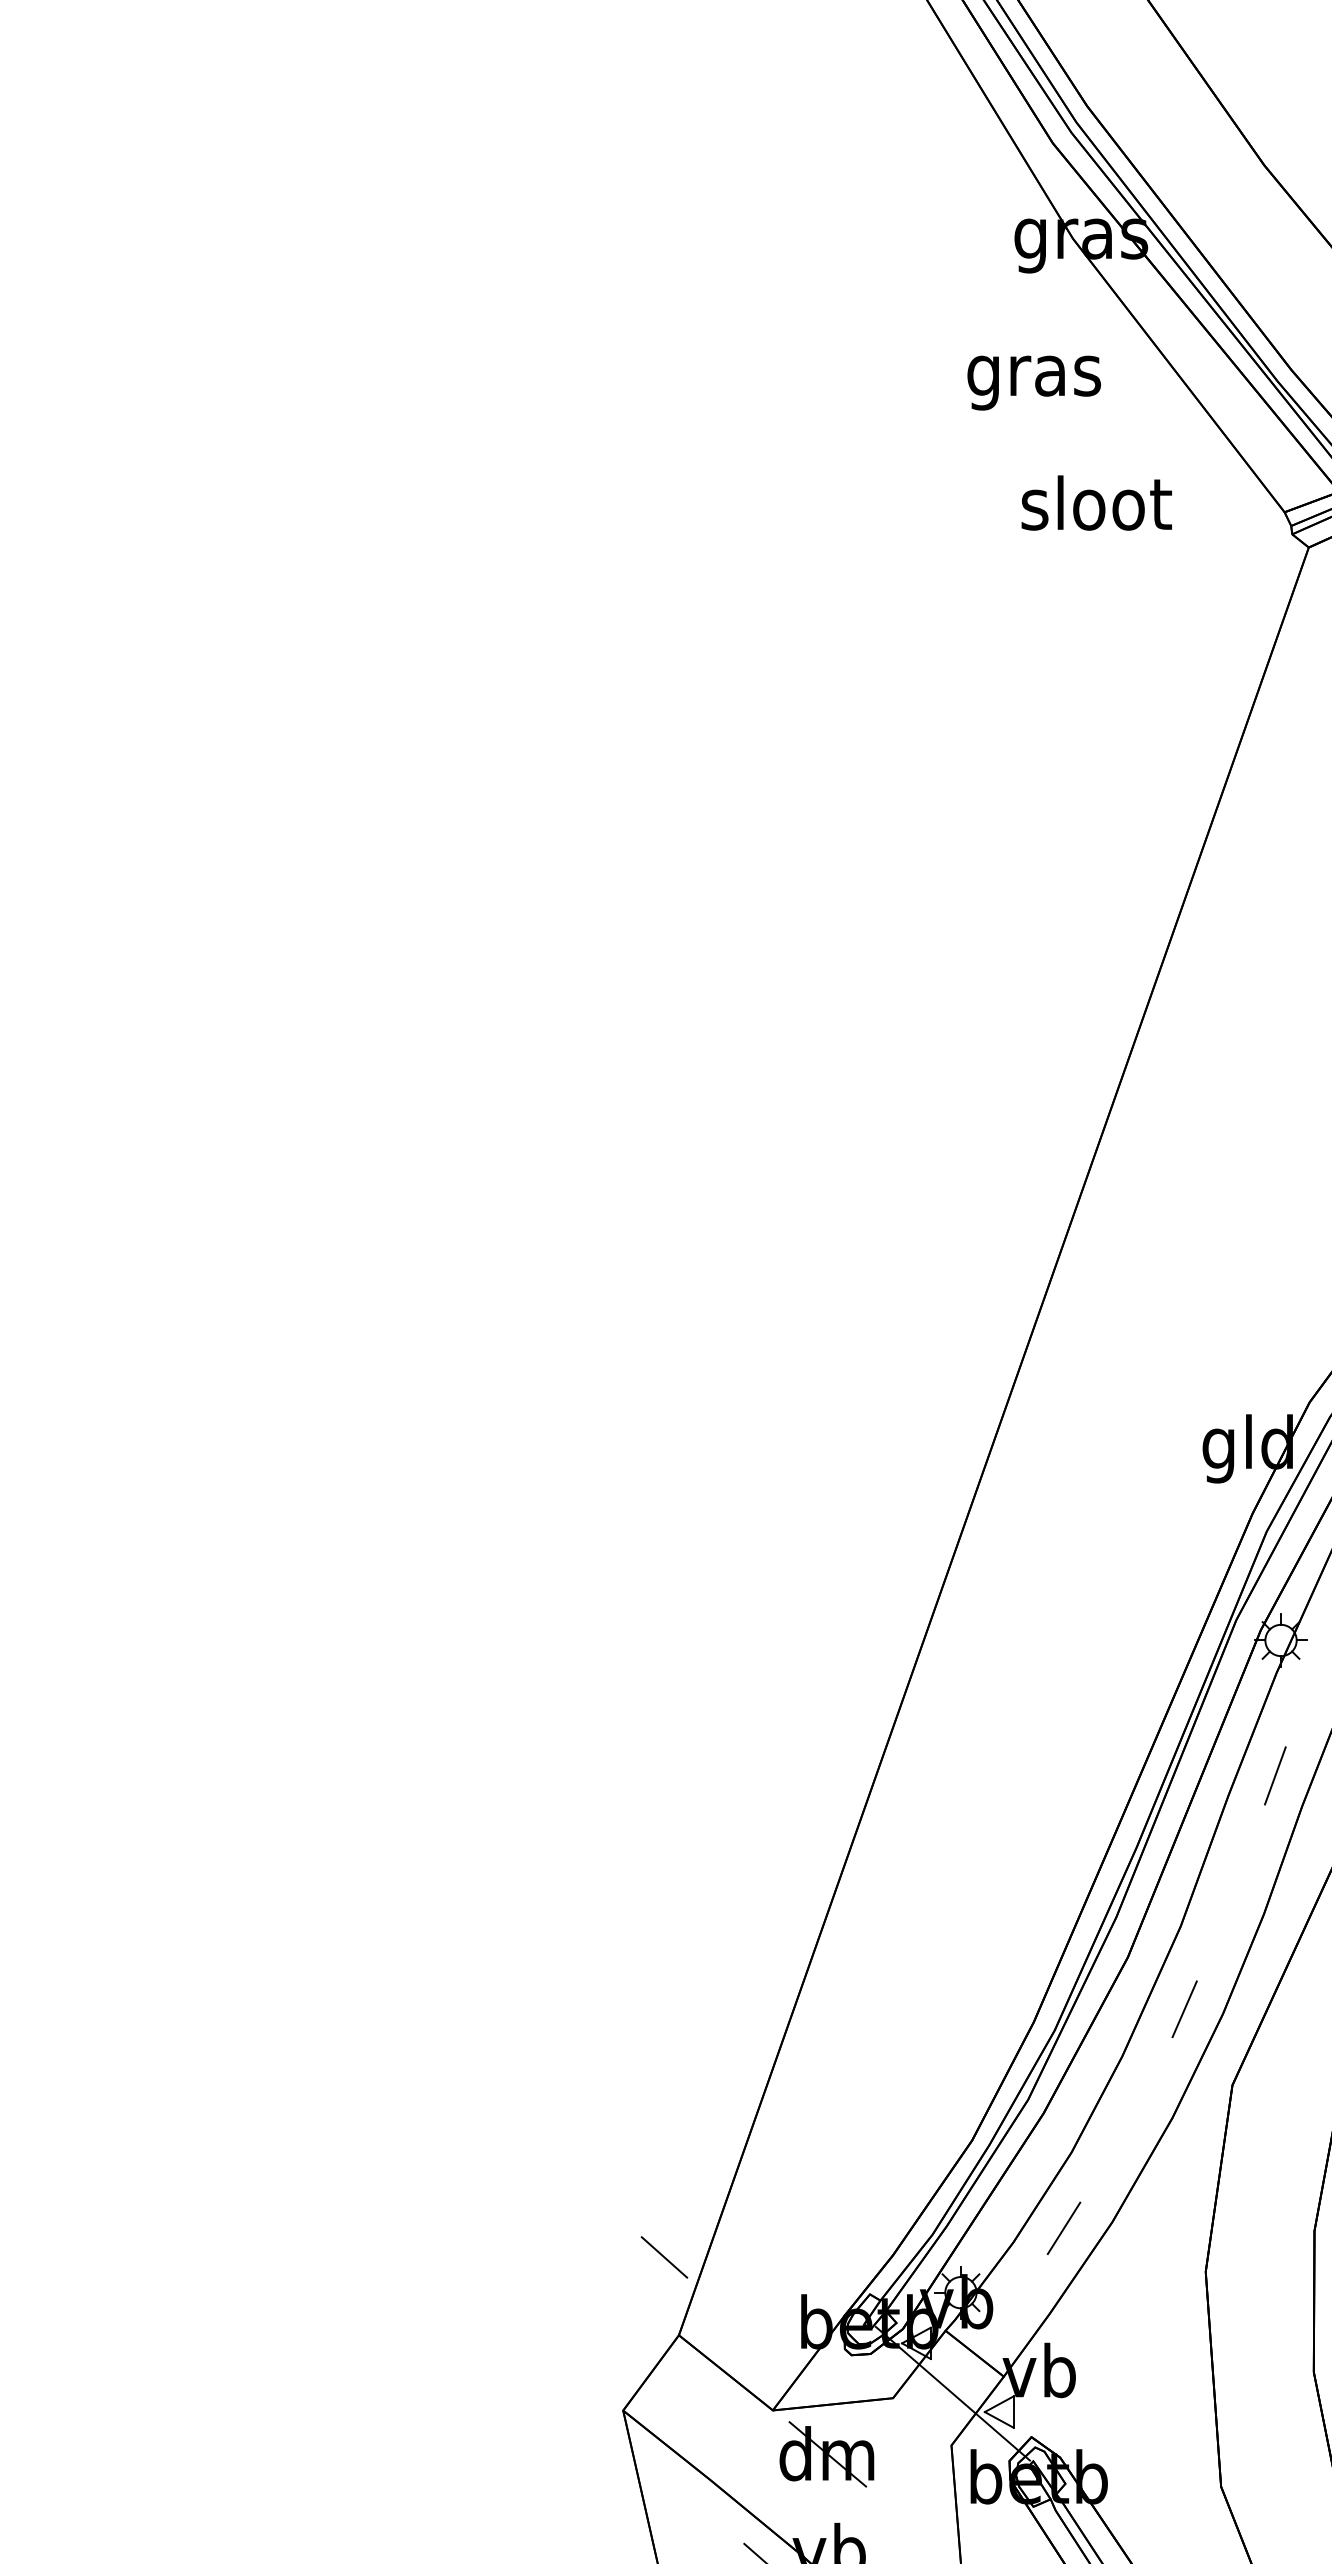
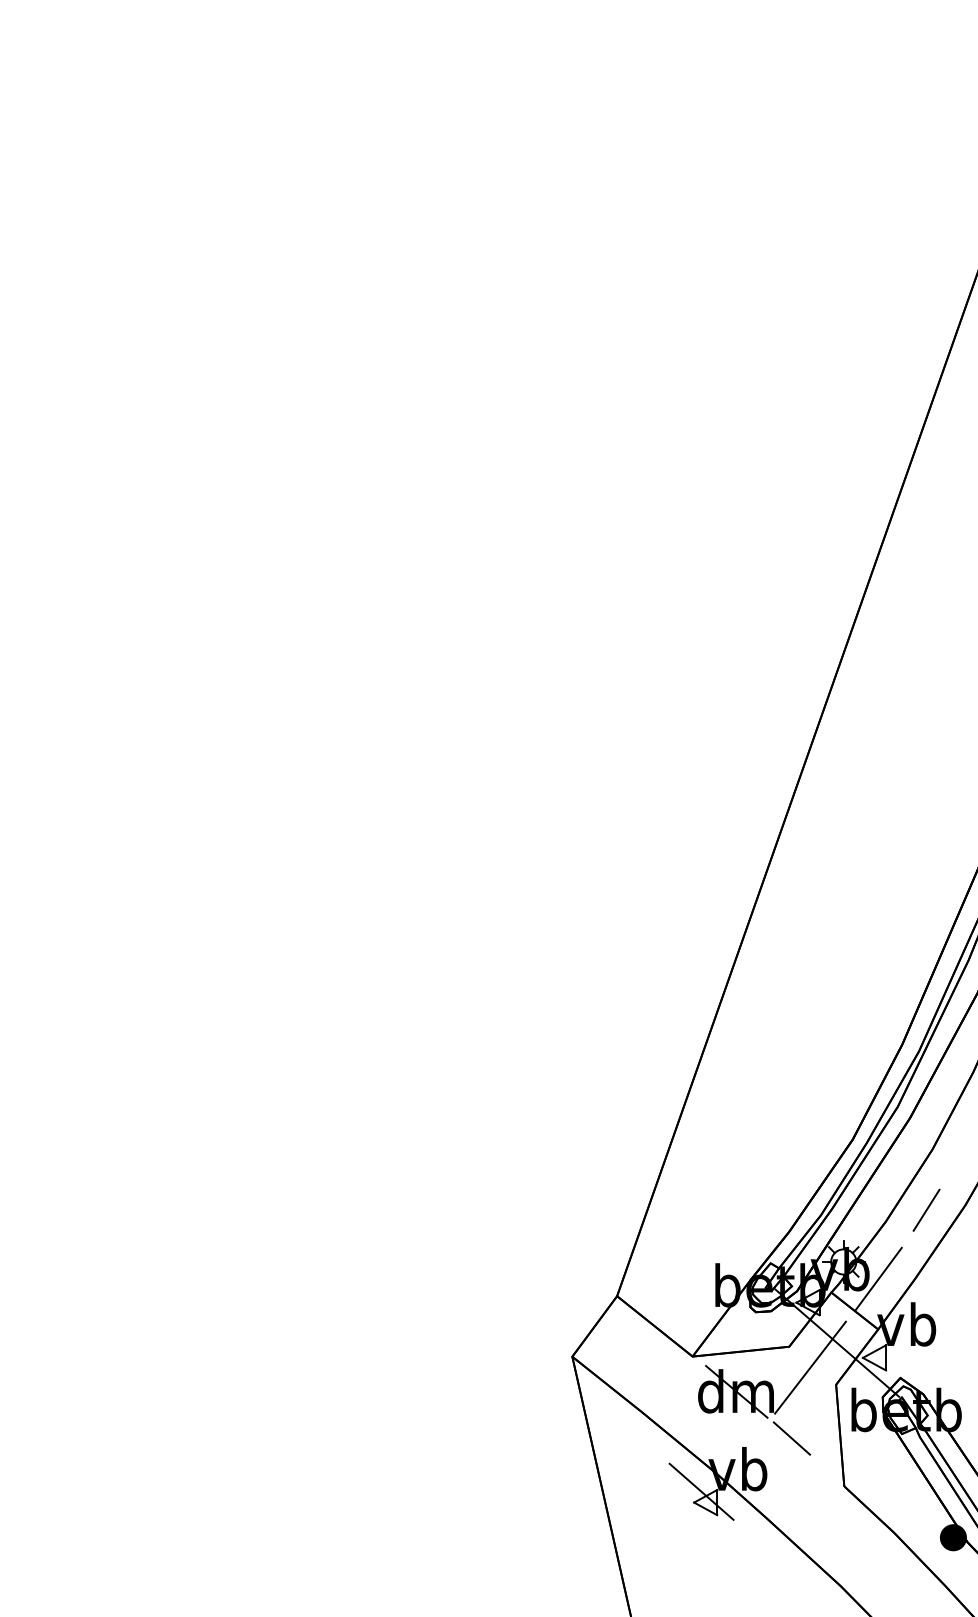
line: (664, 2257) -> (791, 1438), moved
line: (1004, 2314) -> (878, 1279), added
line: (919, 2424) -> (810, 1367), added

